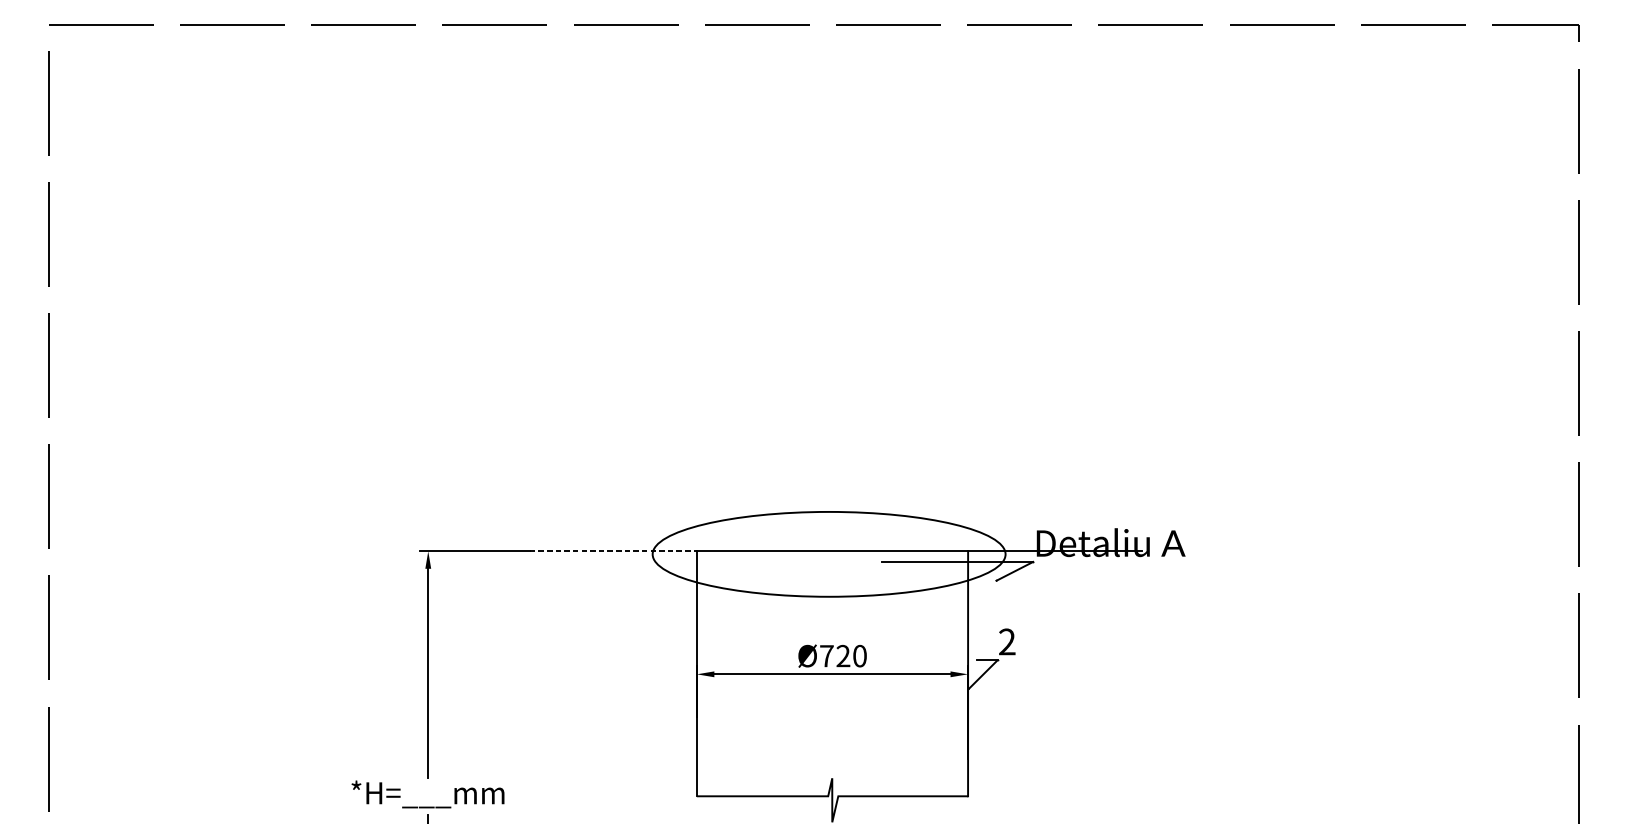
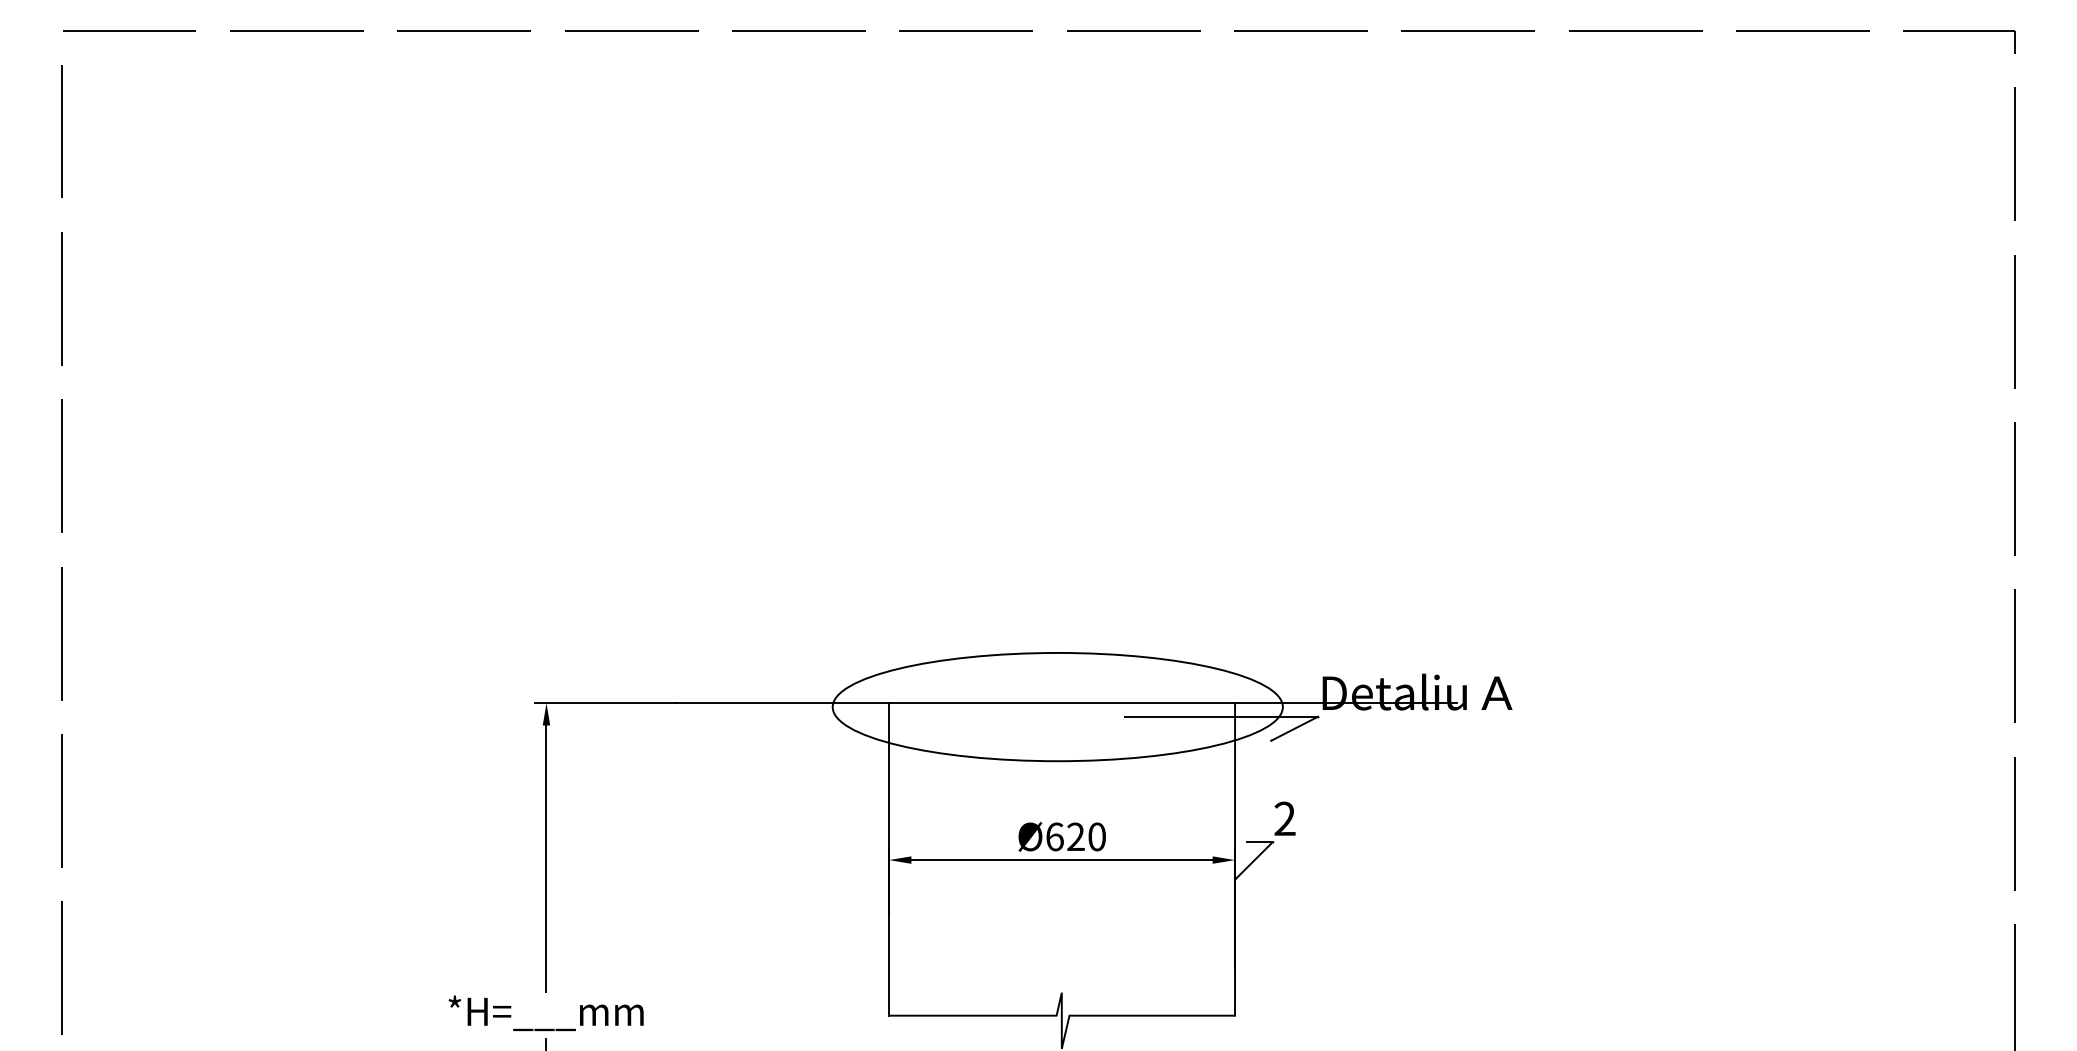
line: (613, 551) -> (782, 703), dashed -> solid
text: (826, 655) -> (1054, 836), Ø720 -> Ø620

